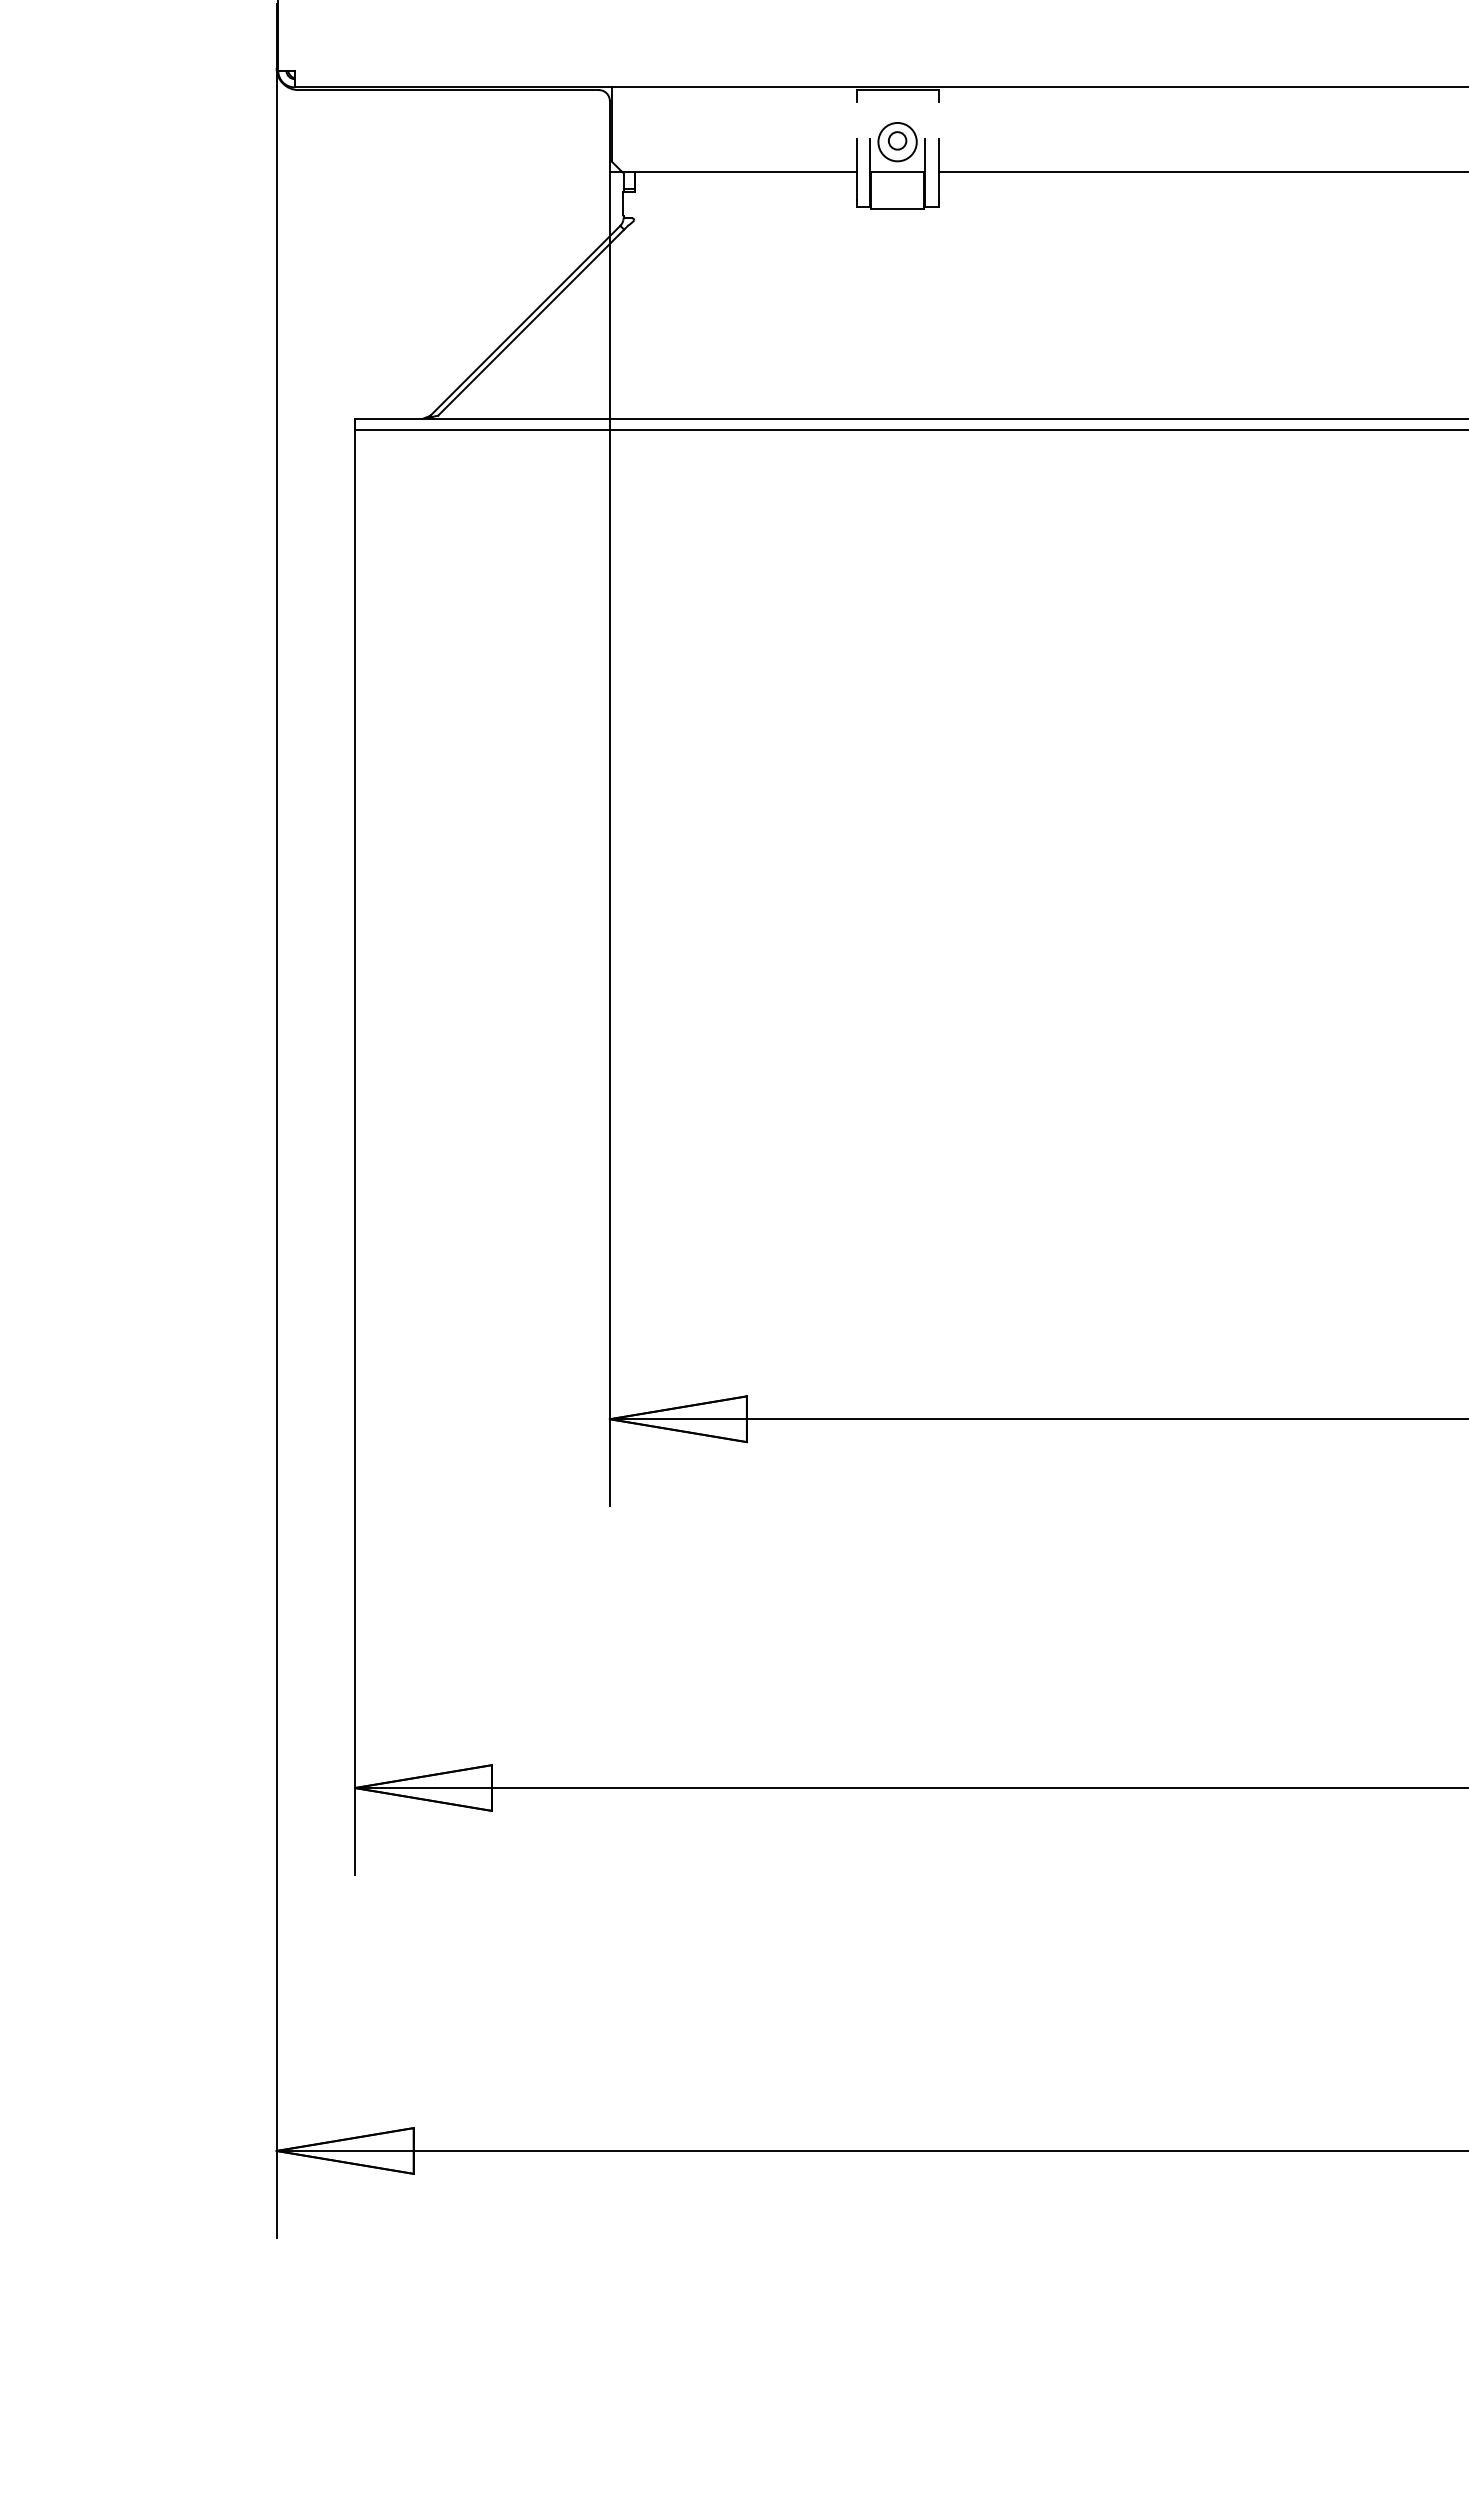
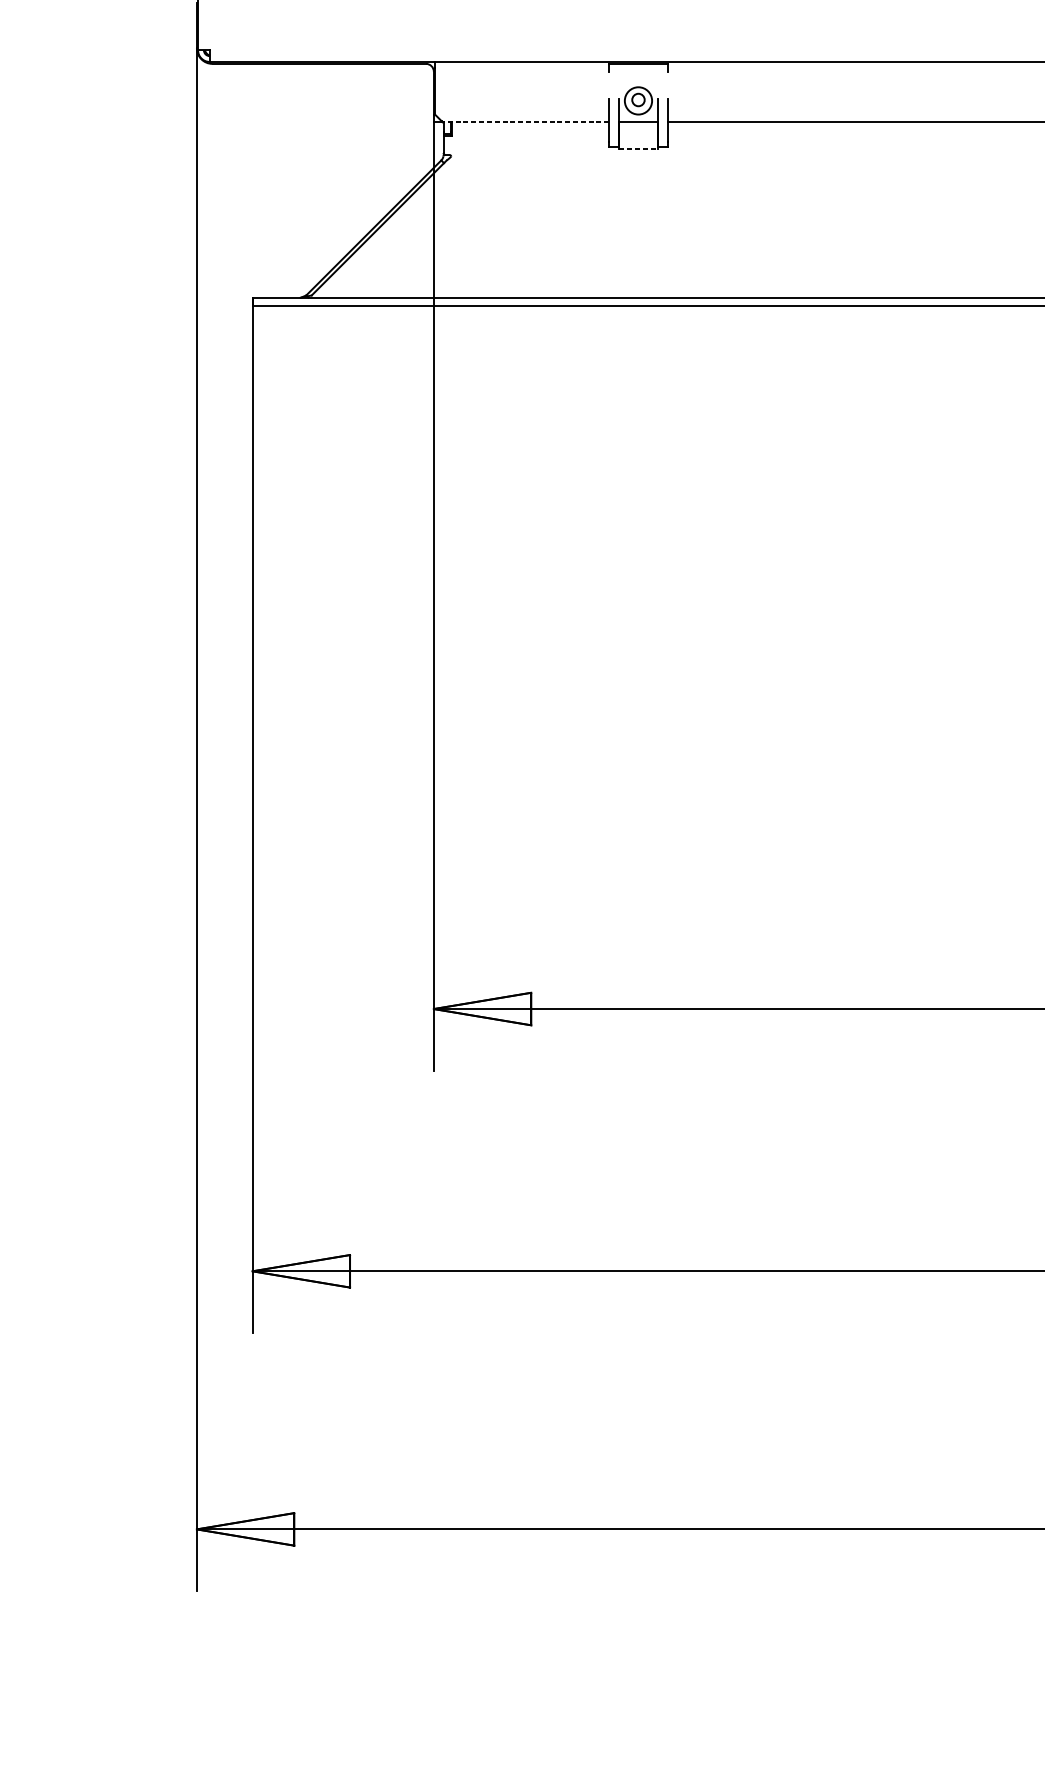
line: (738, 172) -> (525, 122), solid -> dashed
line: (897, 209) -> (638, 148), solid -> dashed

